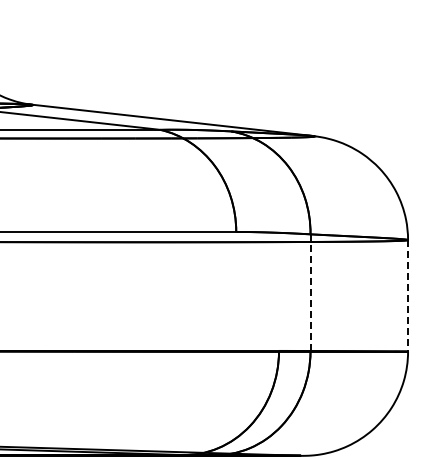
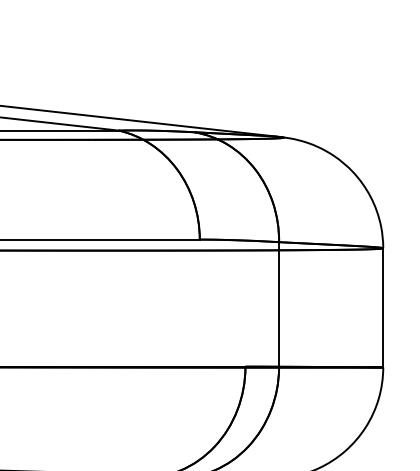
line: (310, 292) -> (279, 304), dashed -> solid
line: (408, 295) -> (383, 307), dashed -> solid

